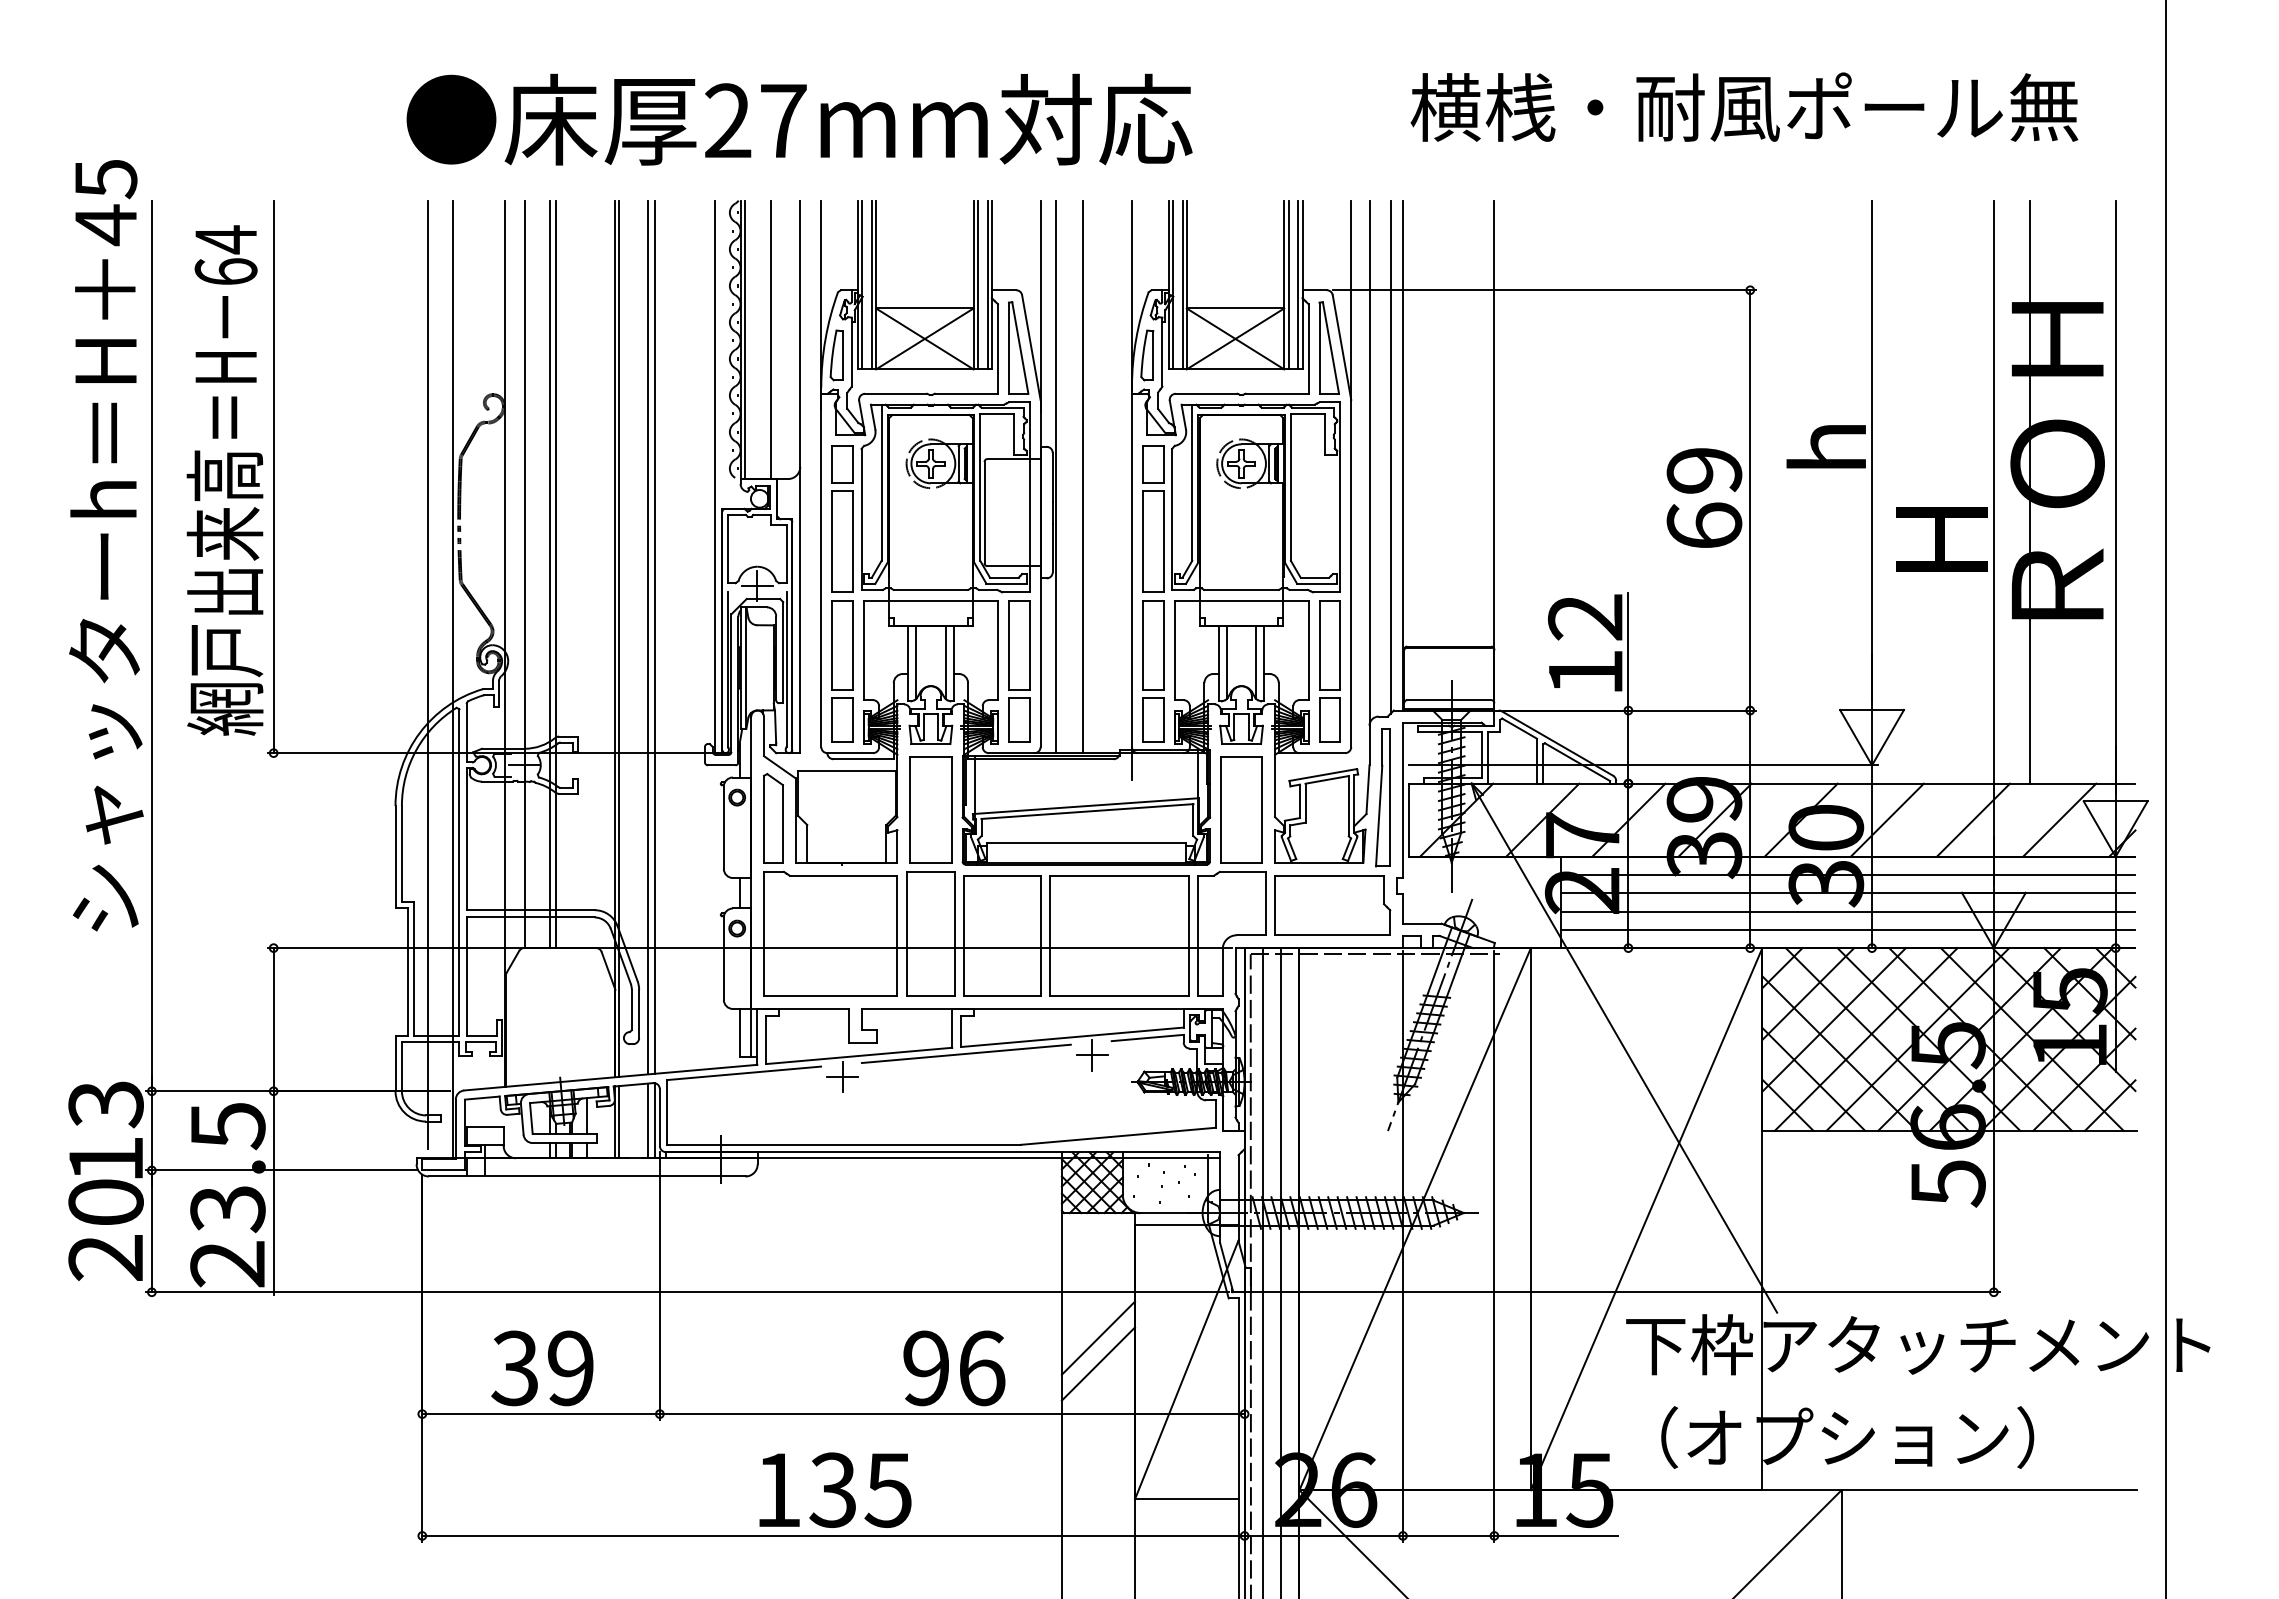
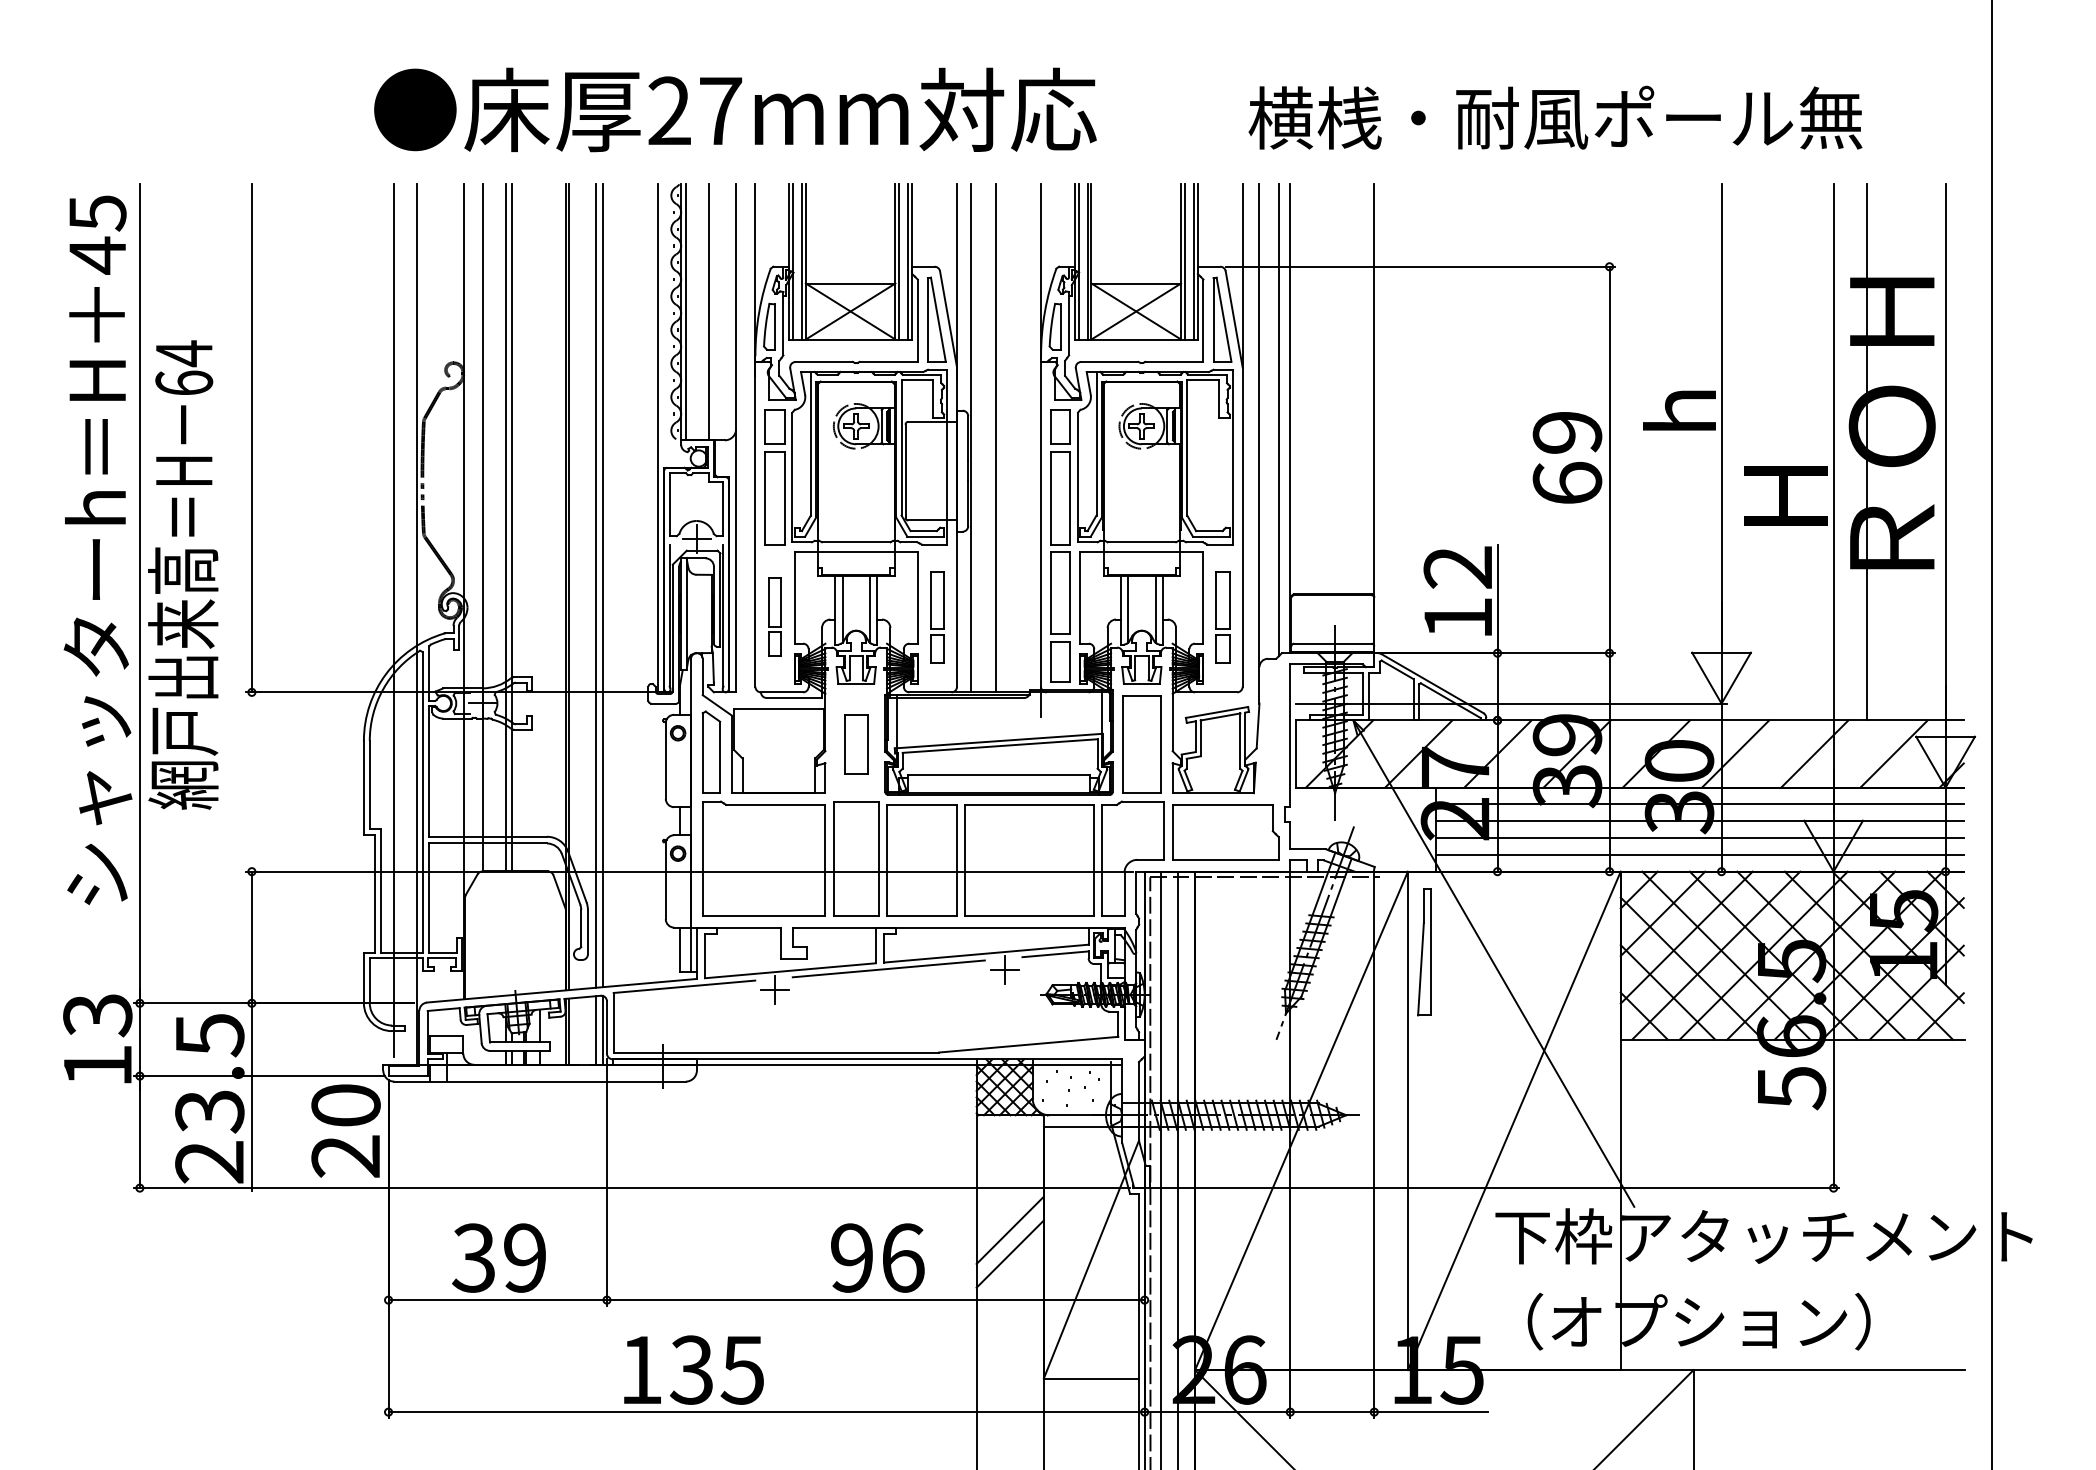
text: (1744, 106) -> (1555, 117), moved
text: (224, 480) -> (182, 575), moved
text: (106, 545) -> (98, 550), moved
part: (842, 671) -> (774, 617), size x0.6
part: (1019, 671) -> (937, 617), size x0.7
part: (1329, 671) -> (1222, 617), size x0.7
part: (1382, 797) -> (1424, 952), moved
part: (930, 809) -> (855, 744), size x0.6
text: (105, 1229) -> (345, 1130), moved
text: (835, 1489) -> (693, 1369), moved

